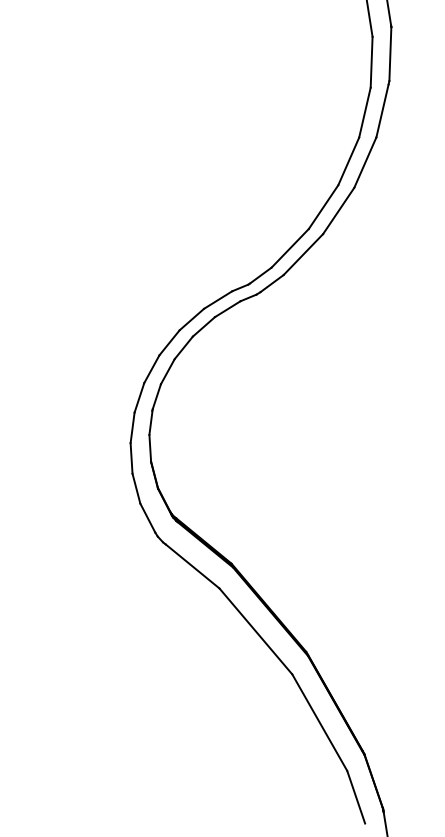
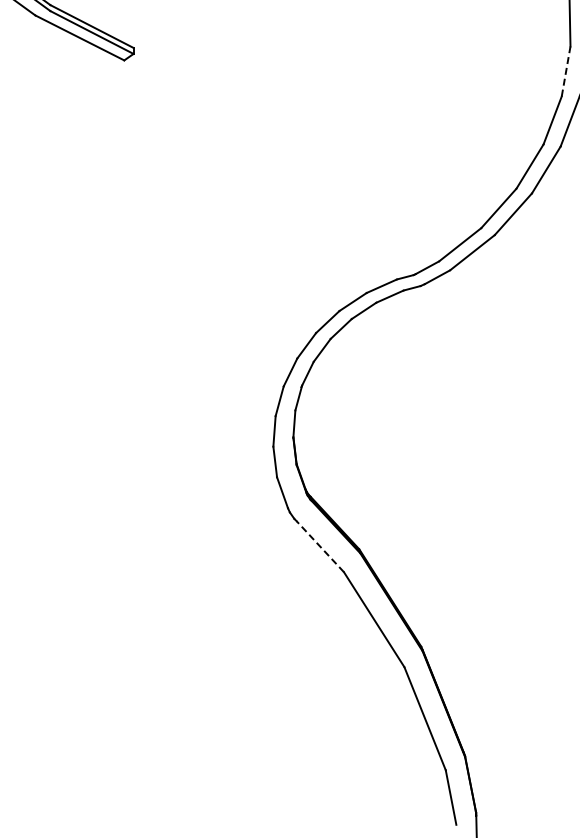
line: (372, 62) -> (566, 71), solid -> dashed
line: (192, 566) -> (320, 546), solid -> dashed

